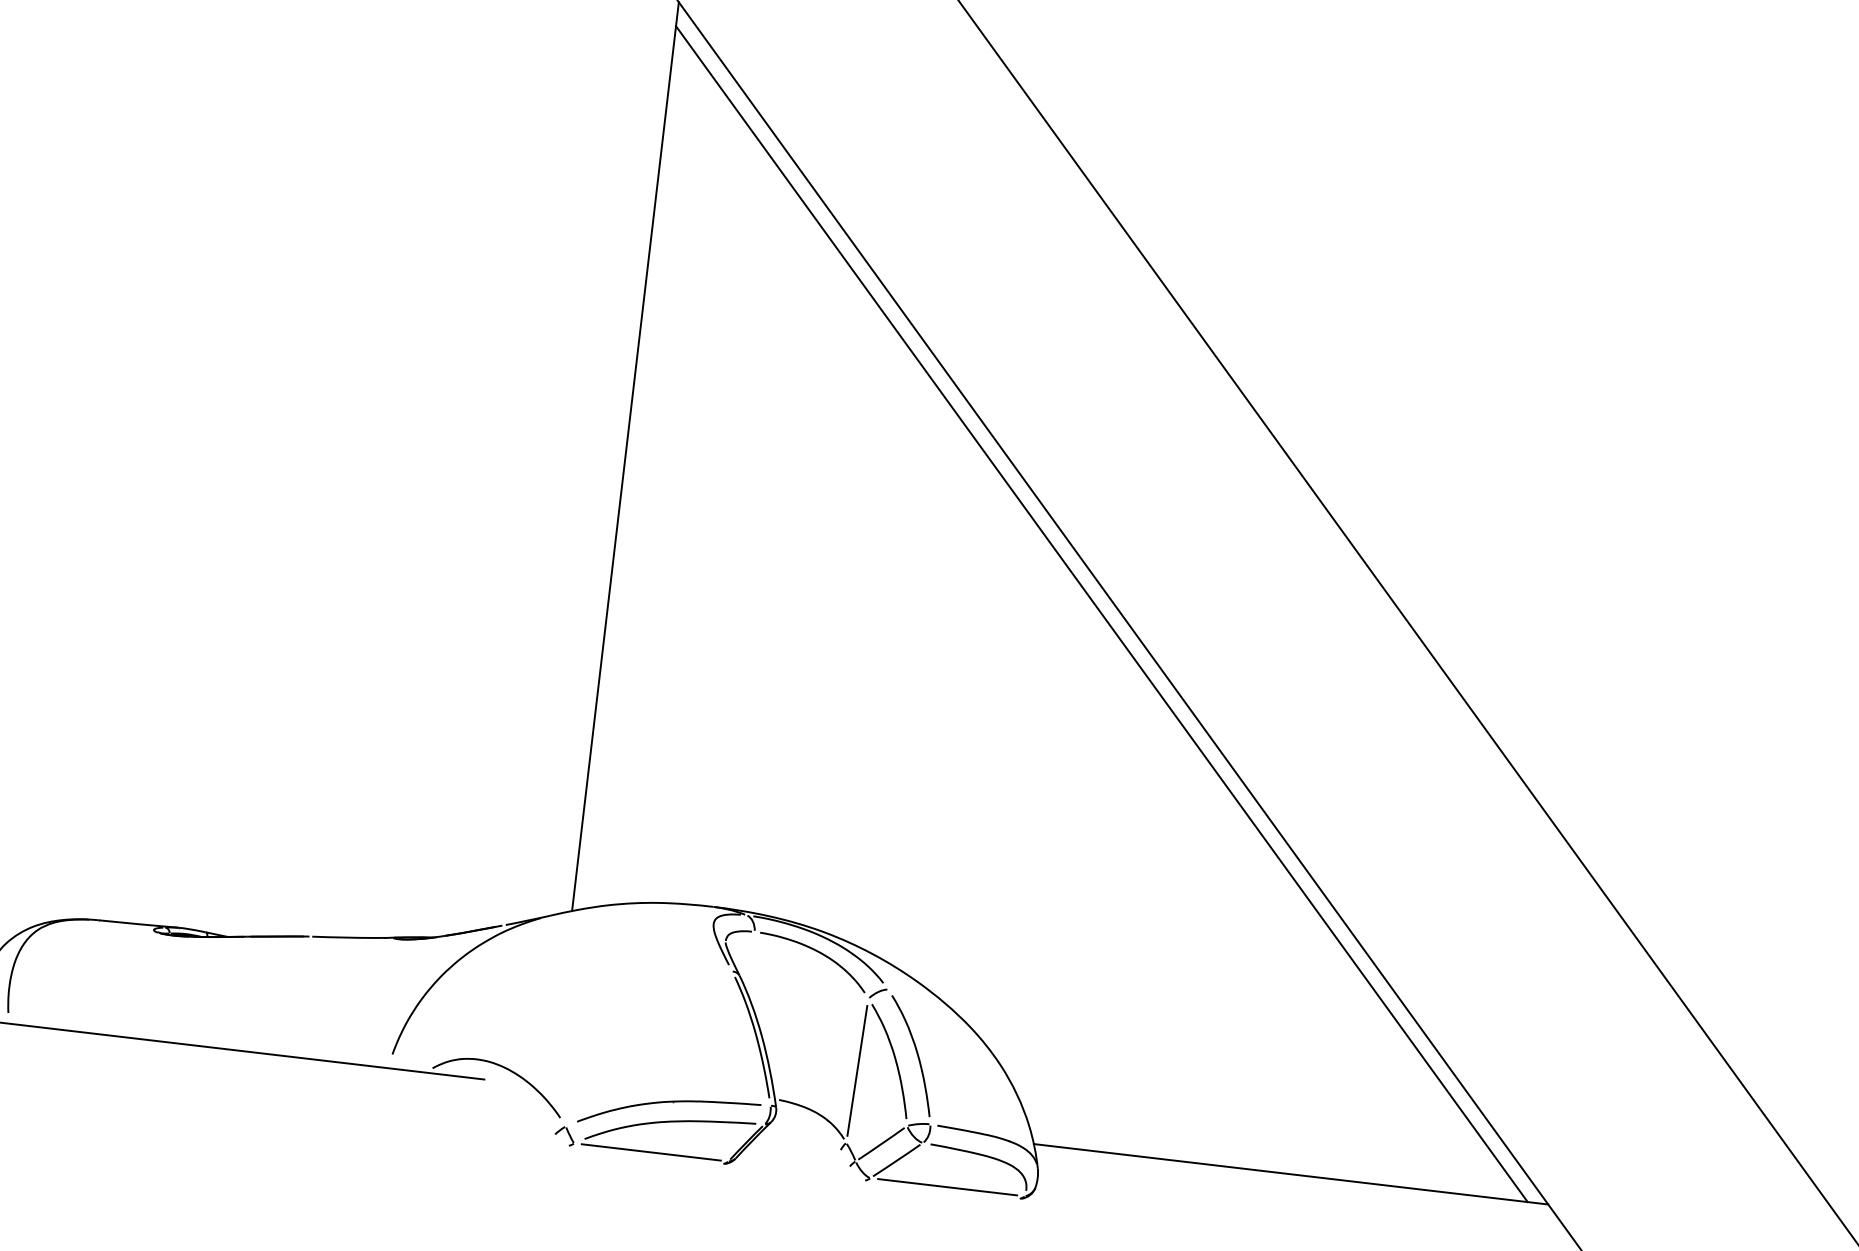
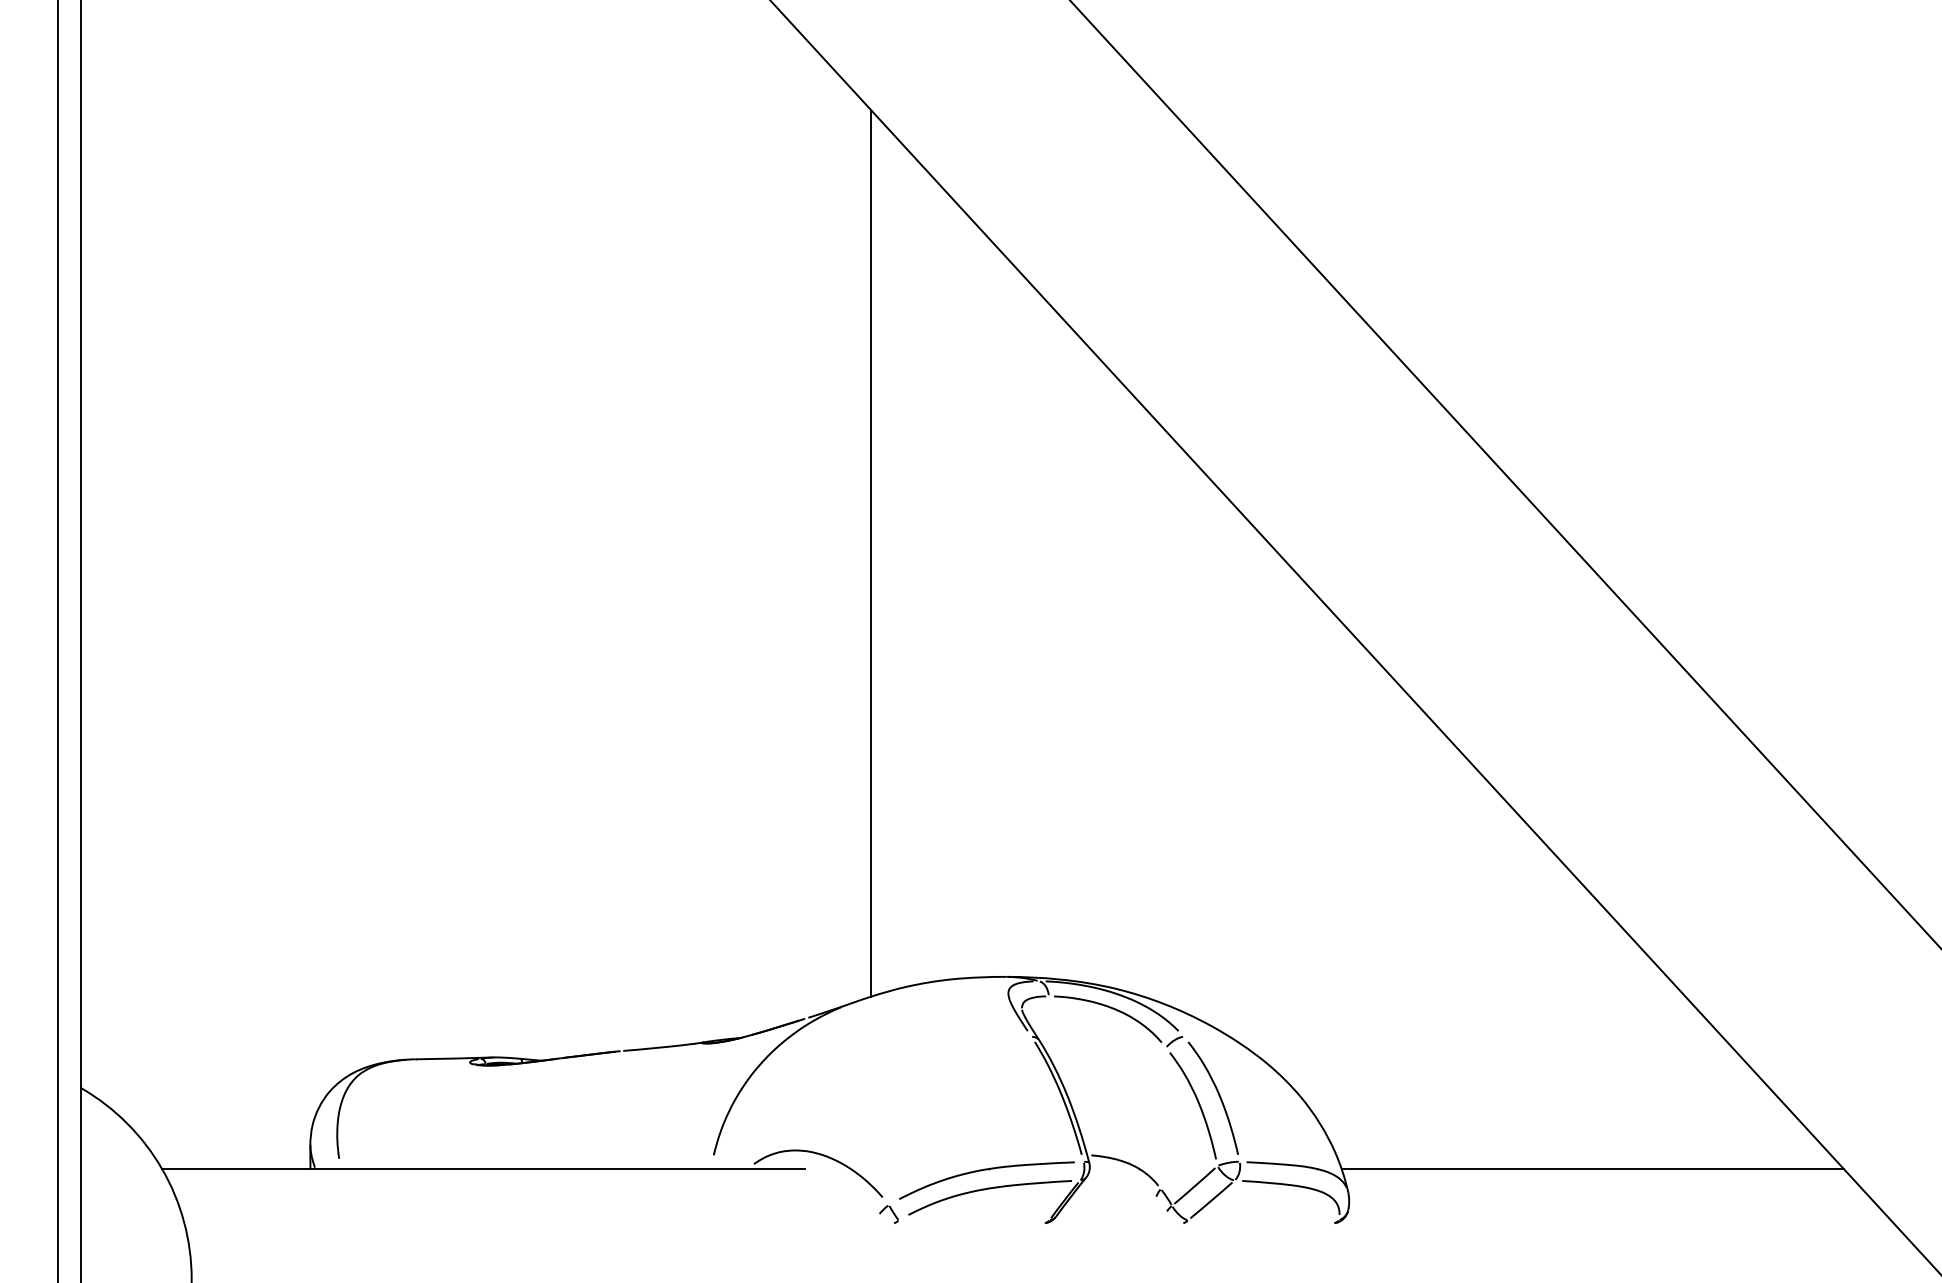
line: (1101, 613) -> (1346, 650), removed
line: (857, 1070) -> (1163, 1118), removed
line: (651, 1152) -> (974, 1220), removed
line: (947, 1187) -> (1263, 1220), removed

